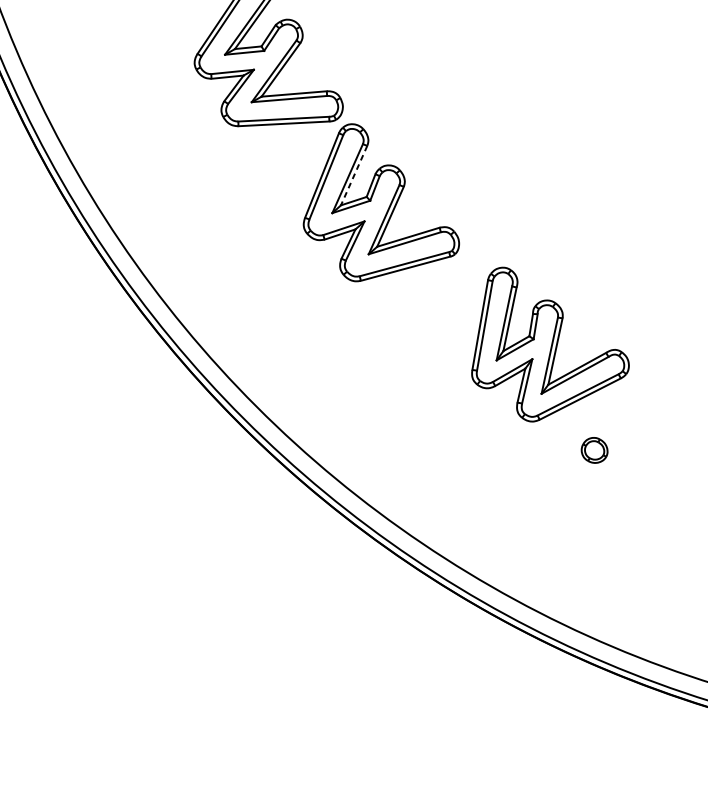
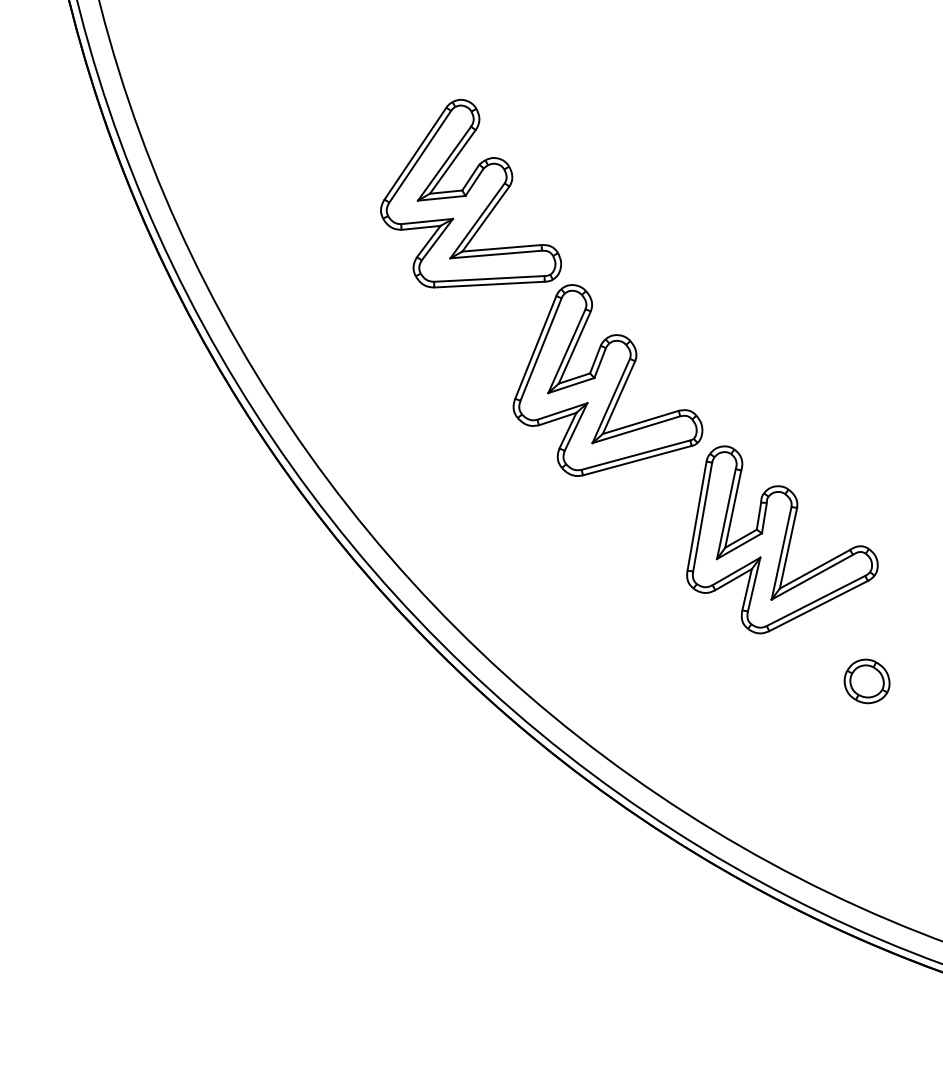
line: (353, 175) -> (574, 347), dashed -> solid
part: (550, 344) -> (782, 539), moved
part: (594, 450) -> (866, 681), size x1.43

